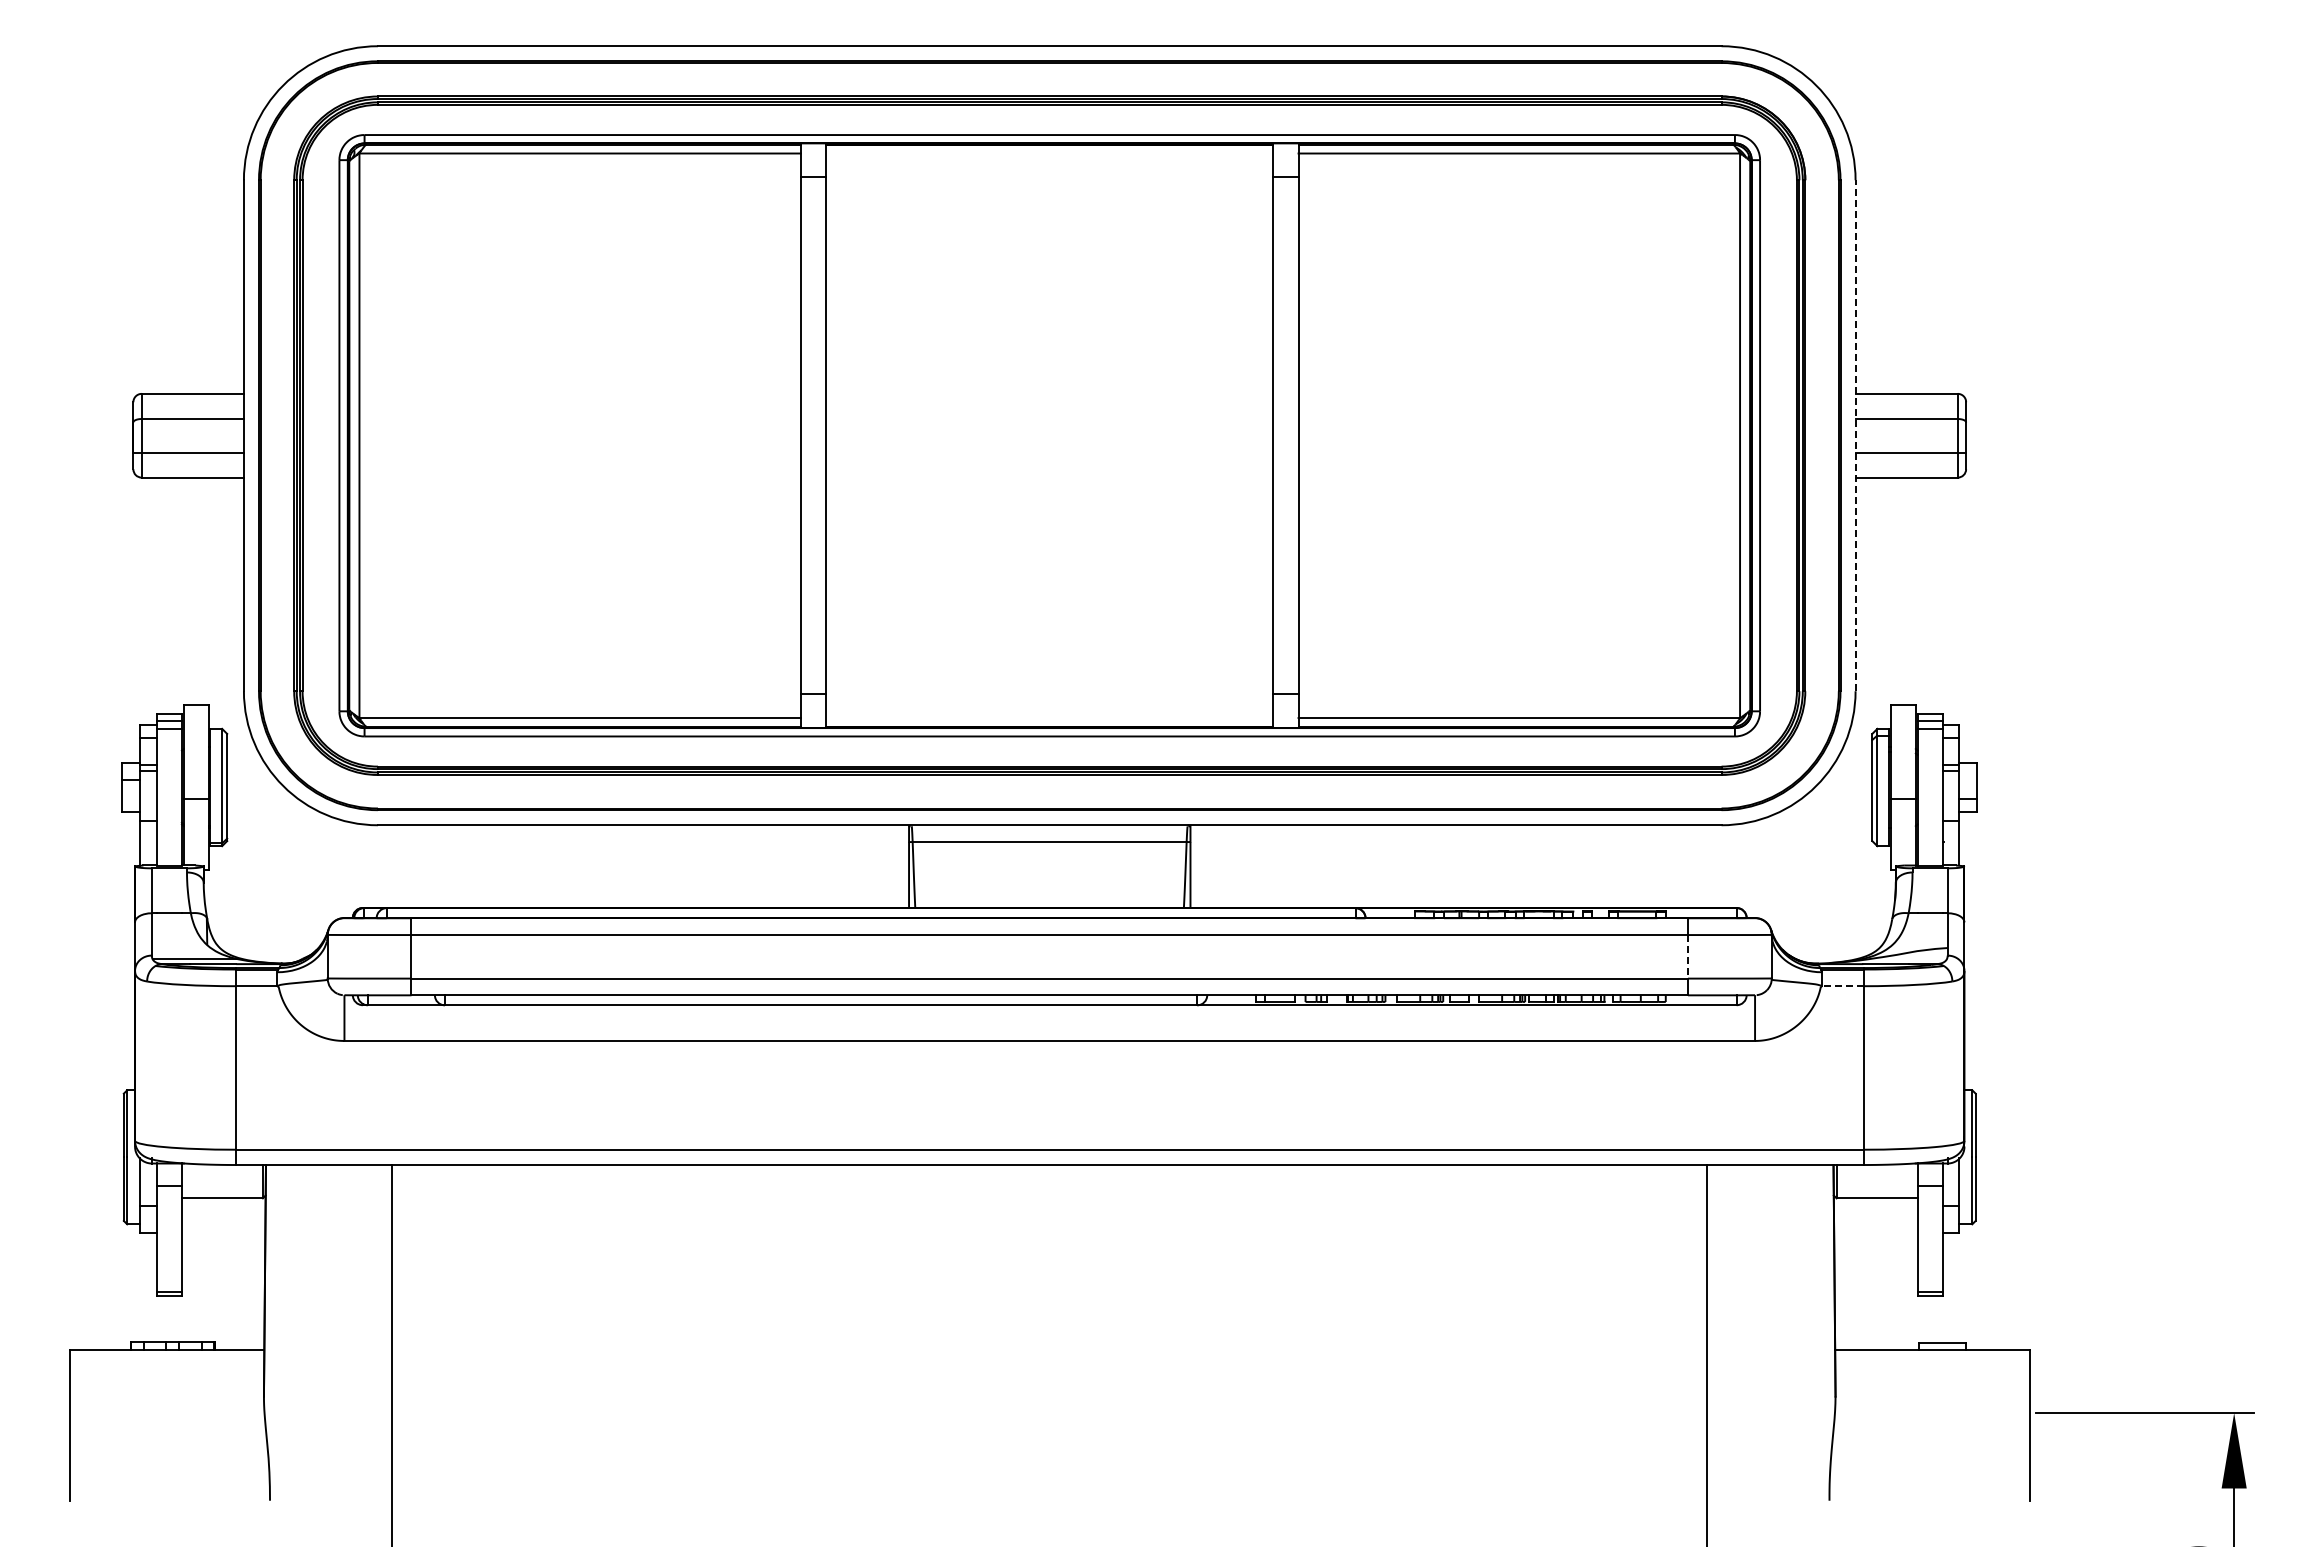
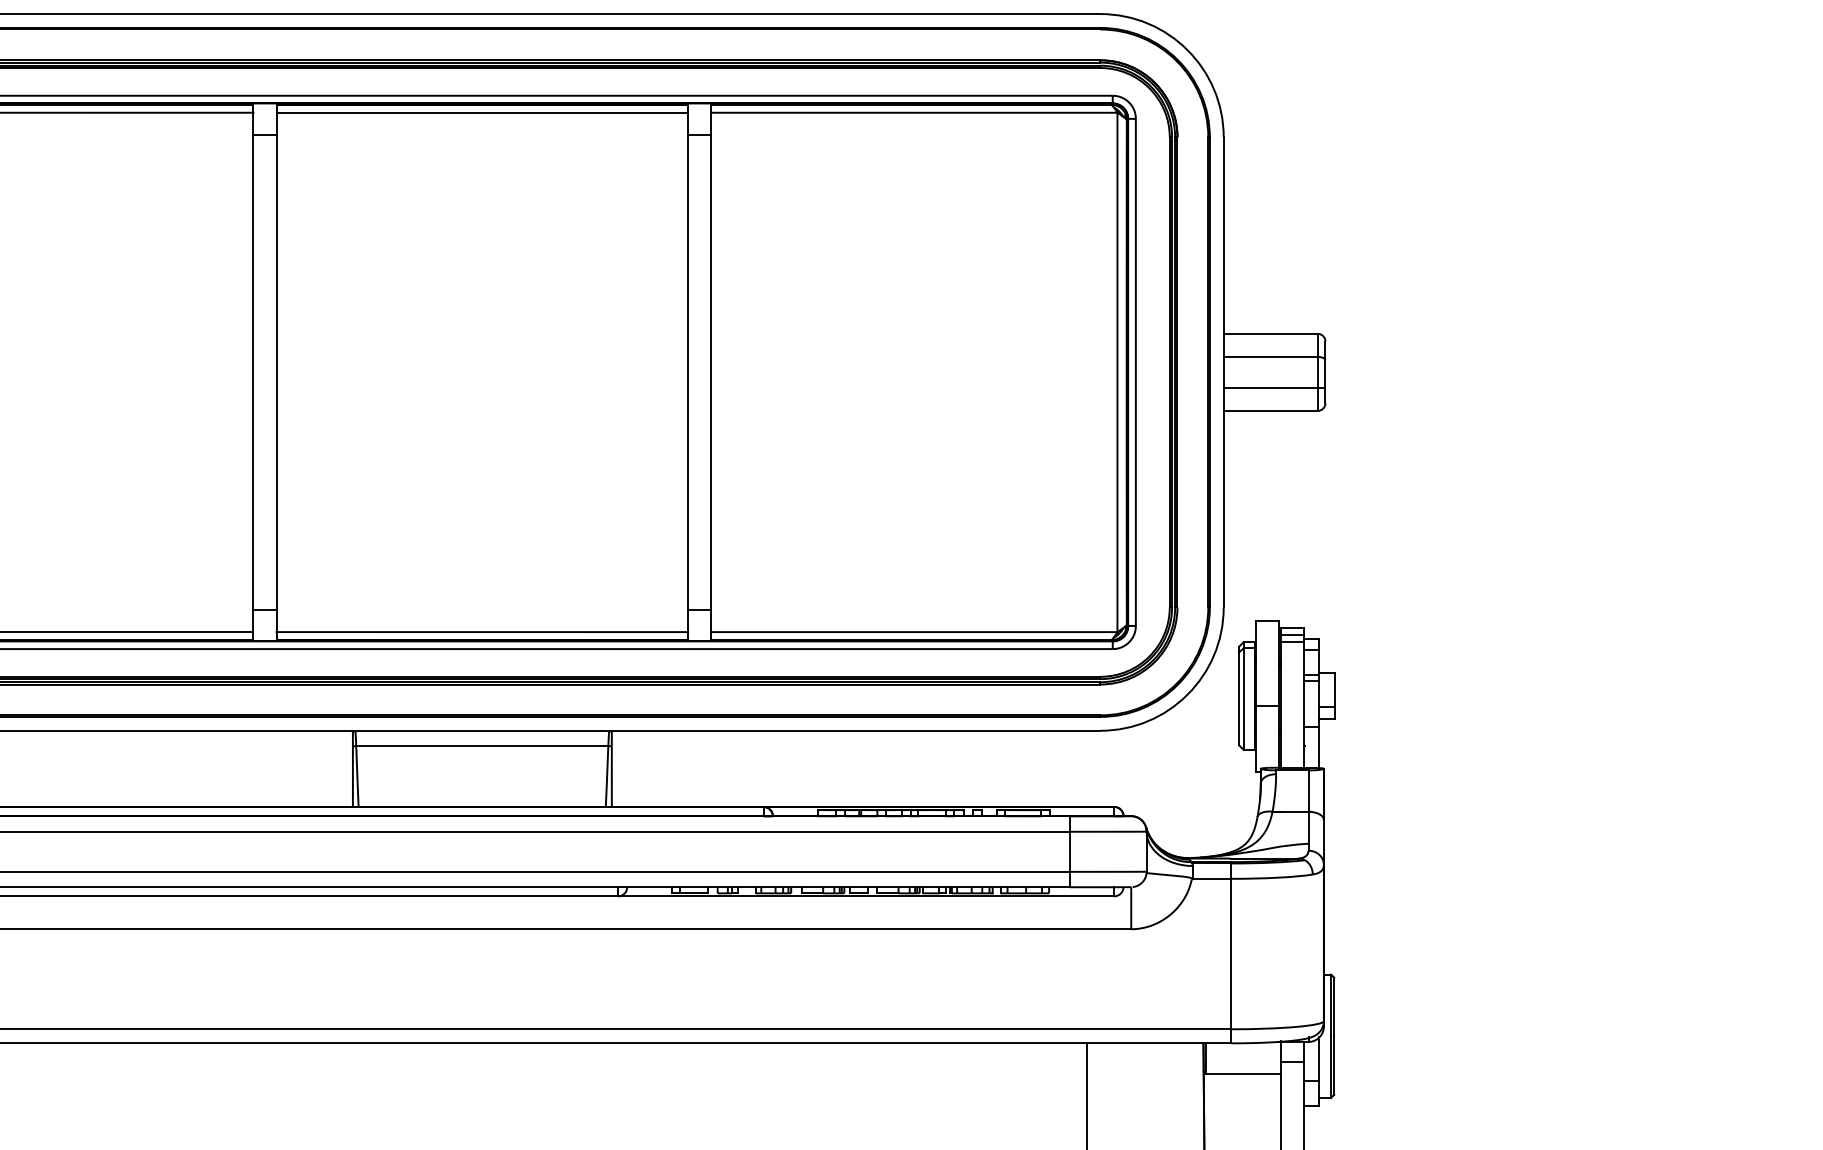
line: (1049, 153) -> (482, 112), added
line: (1855, 435) -> (1223, 372), dashed -> solid
line: (1049, 717) -> (482, 631), added
line: (1688, 956) -> (1070, 851), dashed -> solid
line: (1843, 986) -> (1212, 879), dashed -> solid

